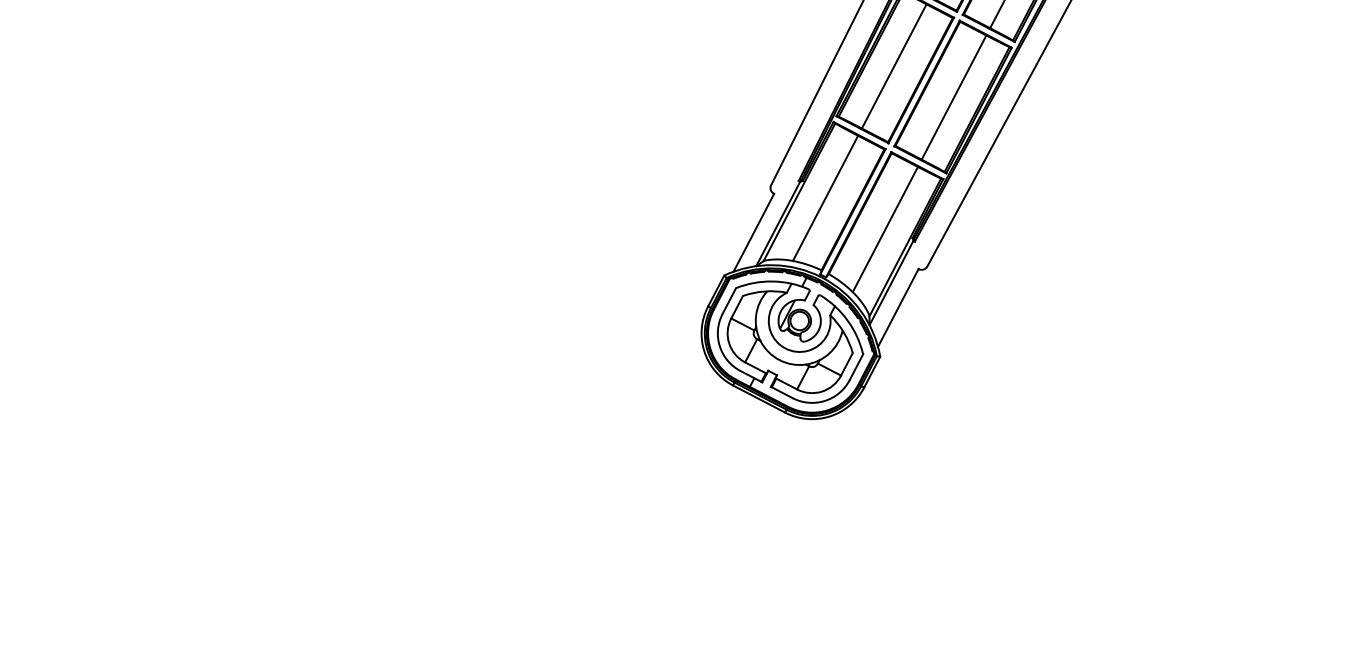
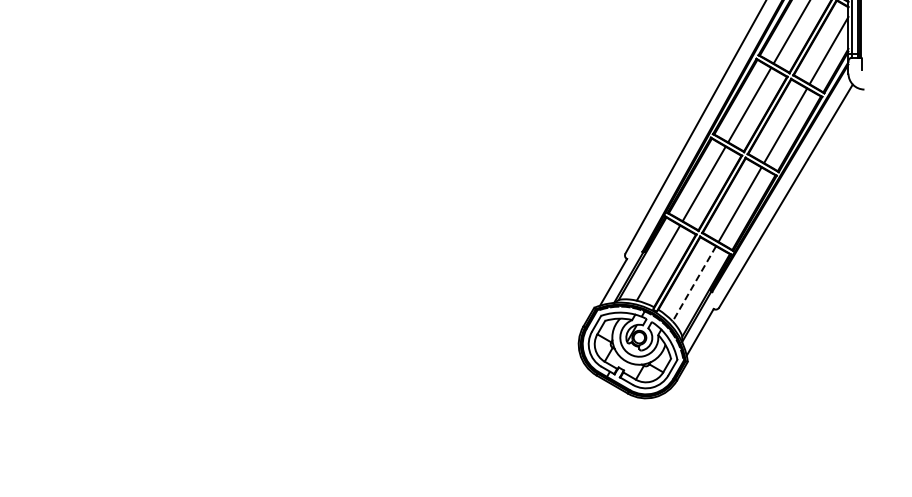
line: (885, 230) -> (694, 284), solid -> dashed

